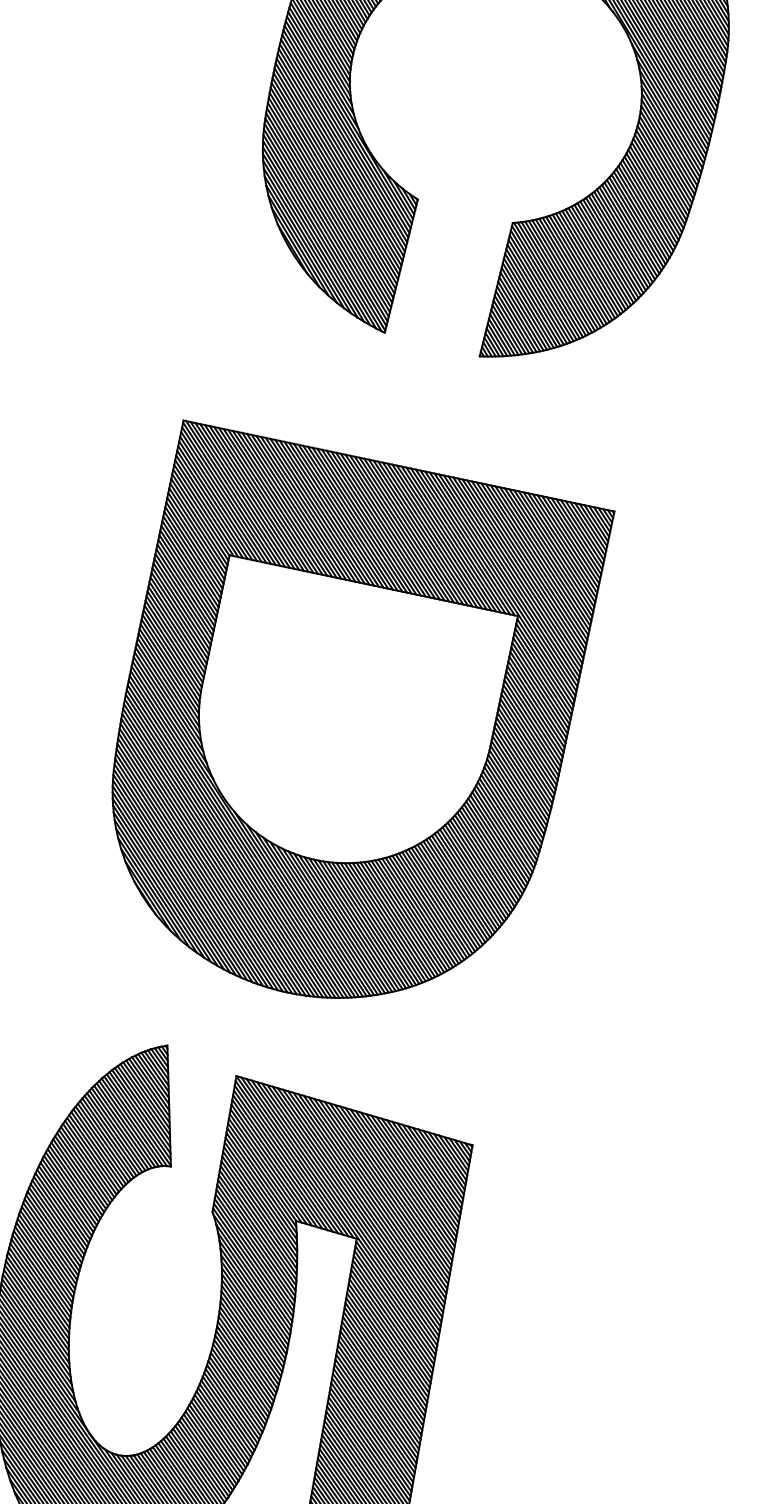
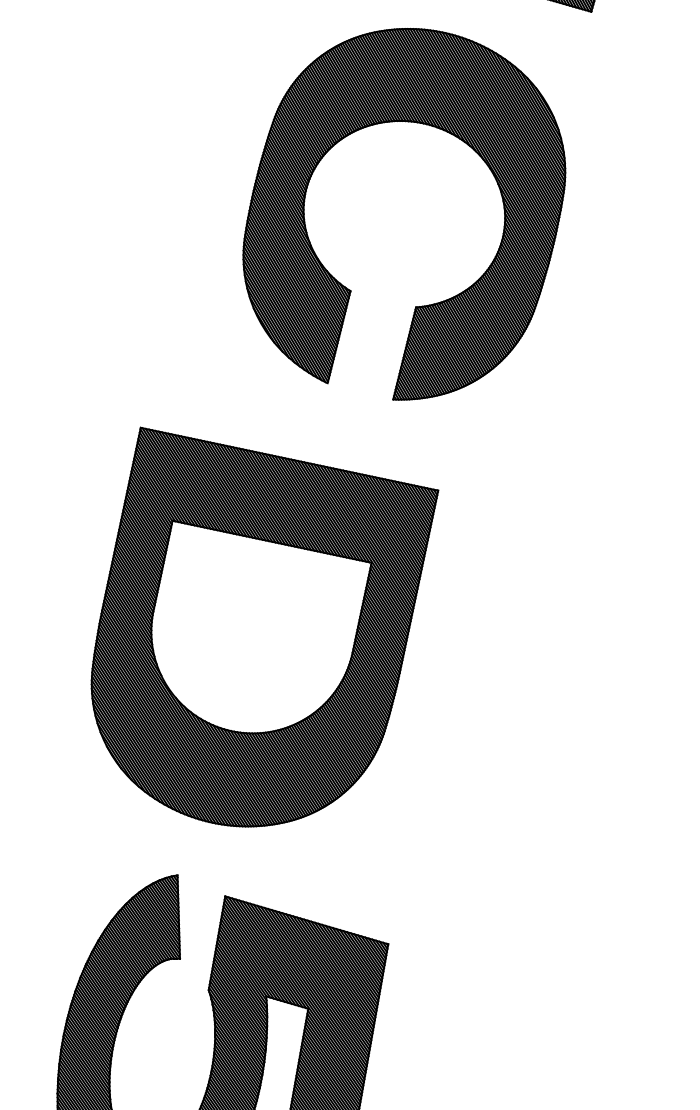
part: (362, 708) -> (264, 626), moved

